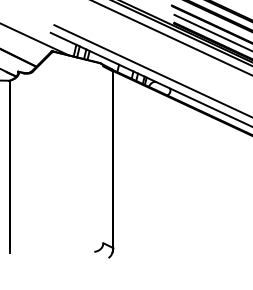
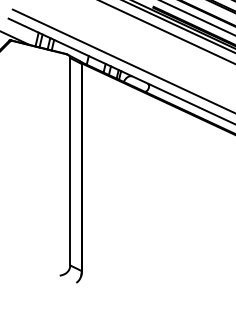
line: (103, 154) -> (70, 161), added

